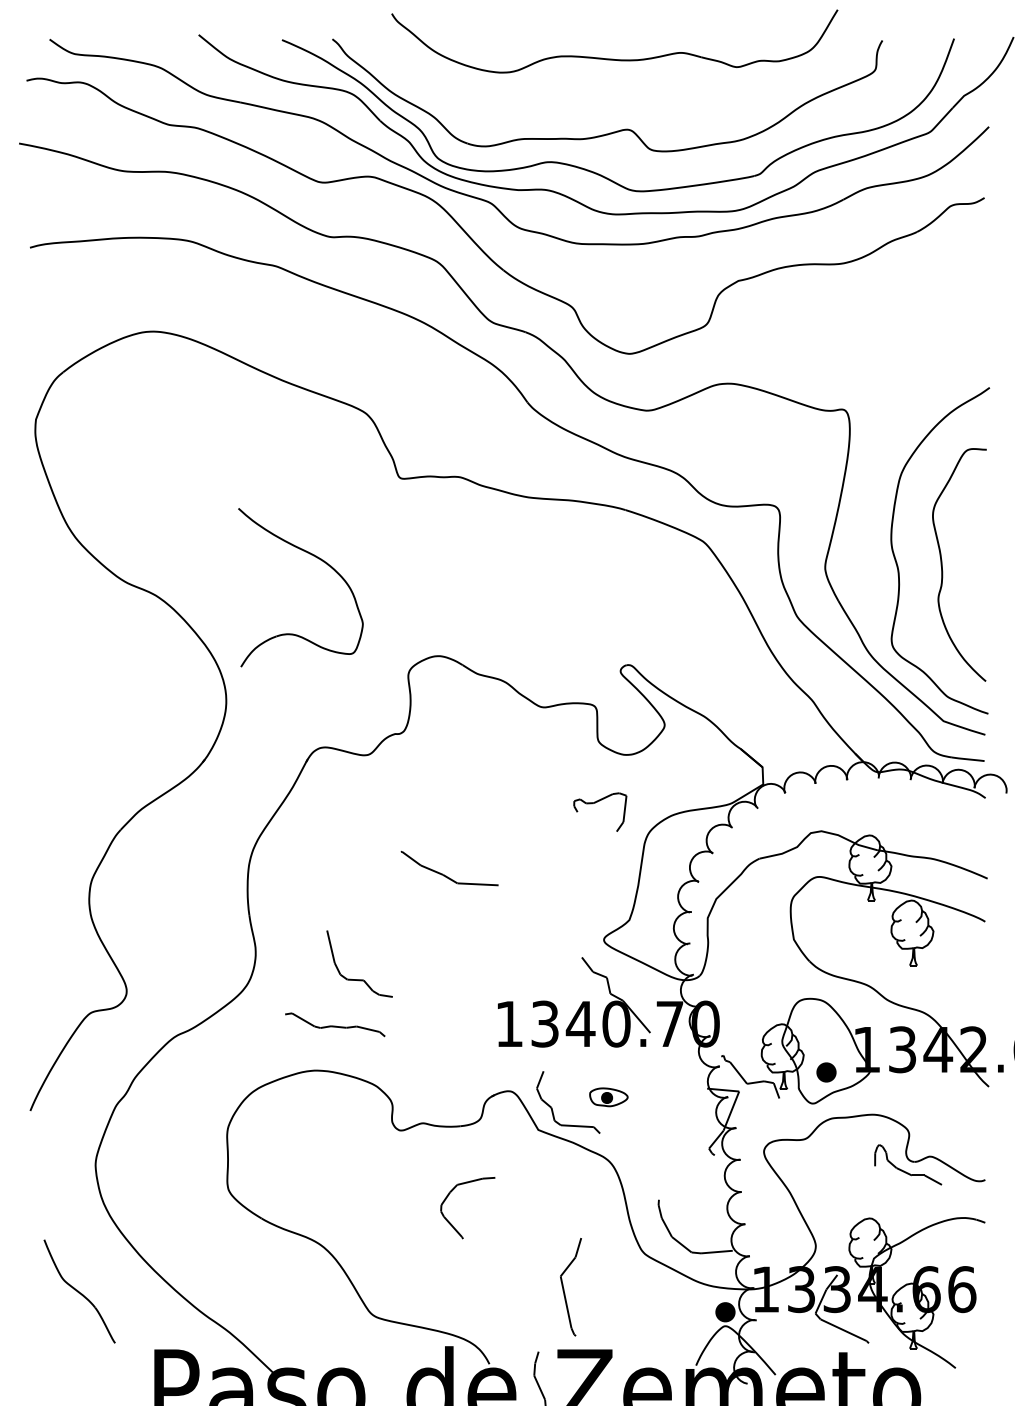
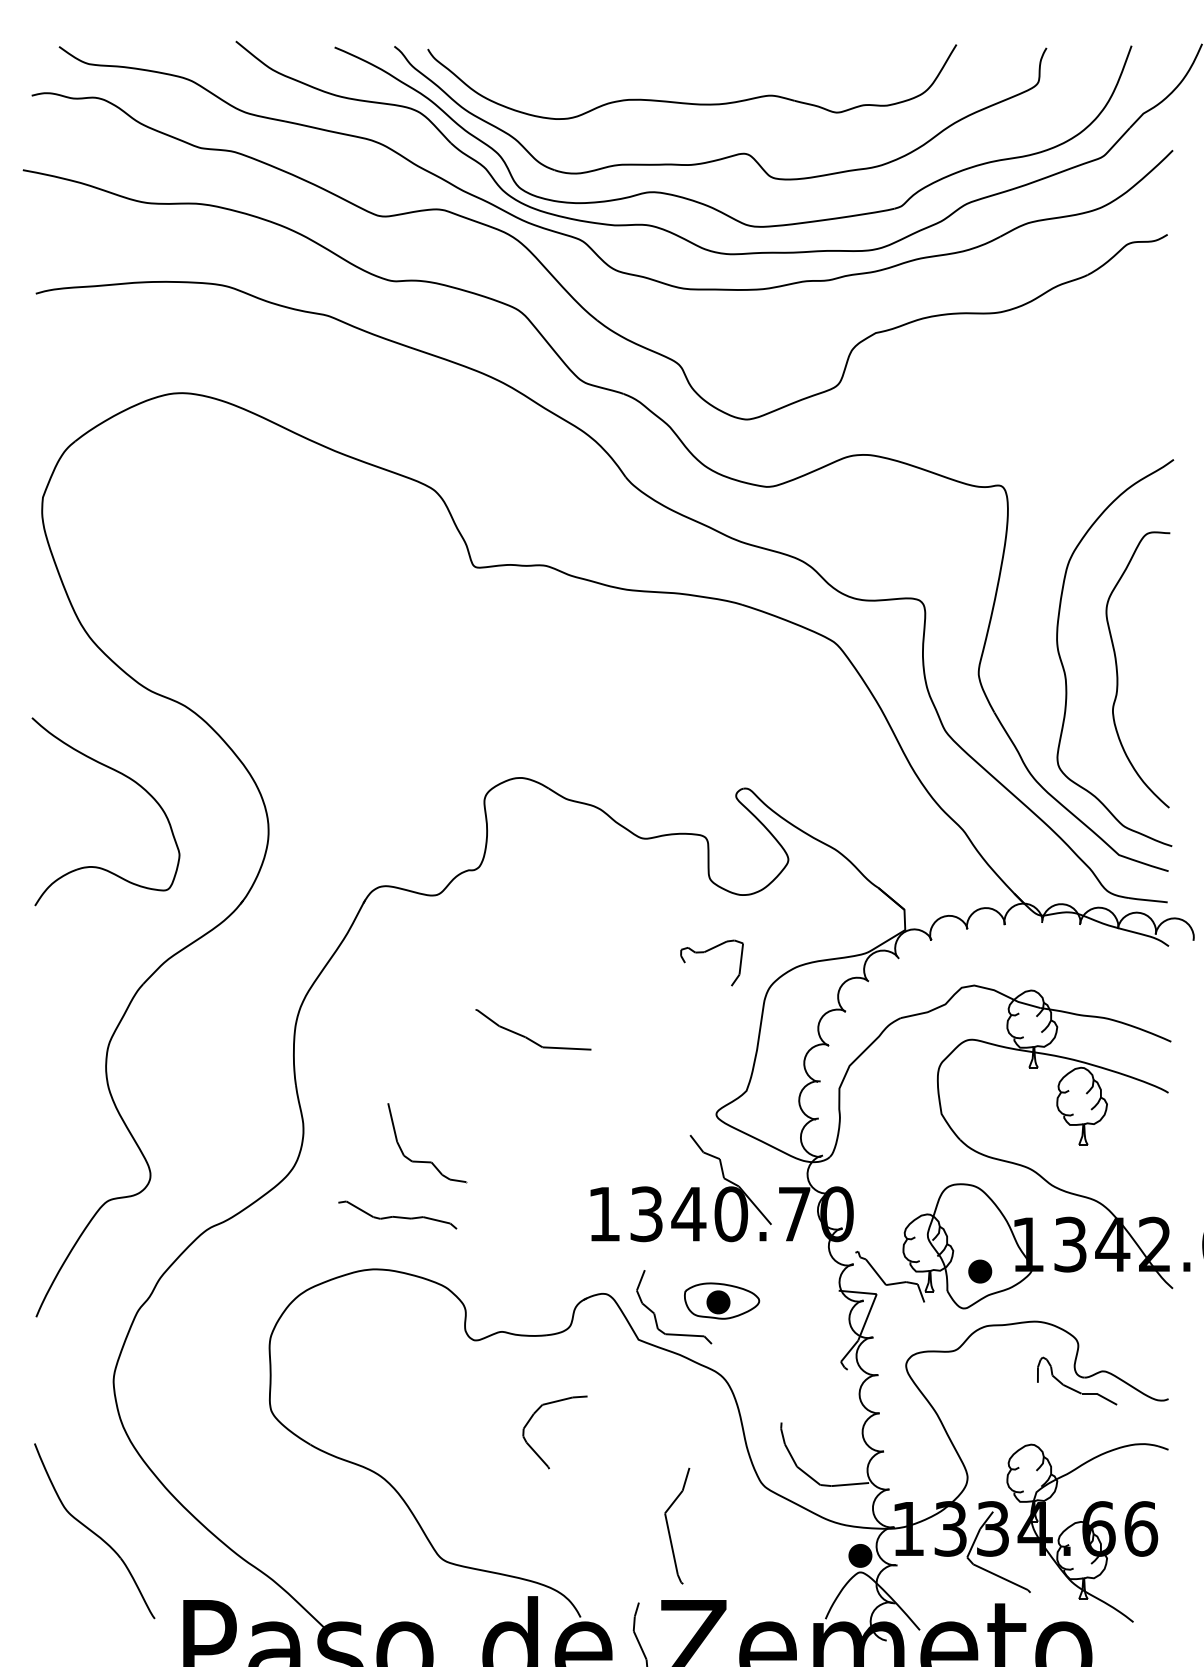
part: (612, 58) -> (689, 102), moved
part: (314, 557) -> (122, 775), moved
part: (609, 1096) -> (722, 1300), size x1.67
part: (79, 1291) -> (94, 1531), size x1.43

